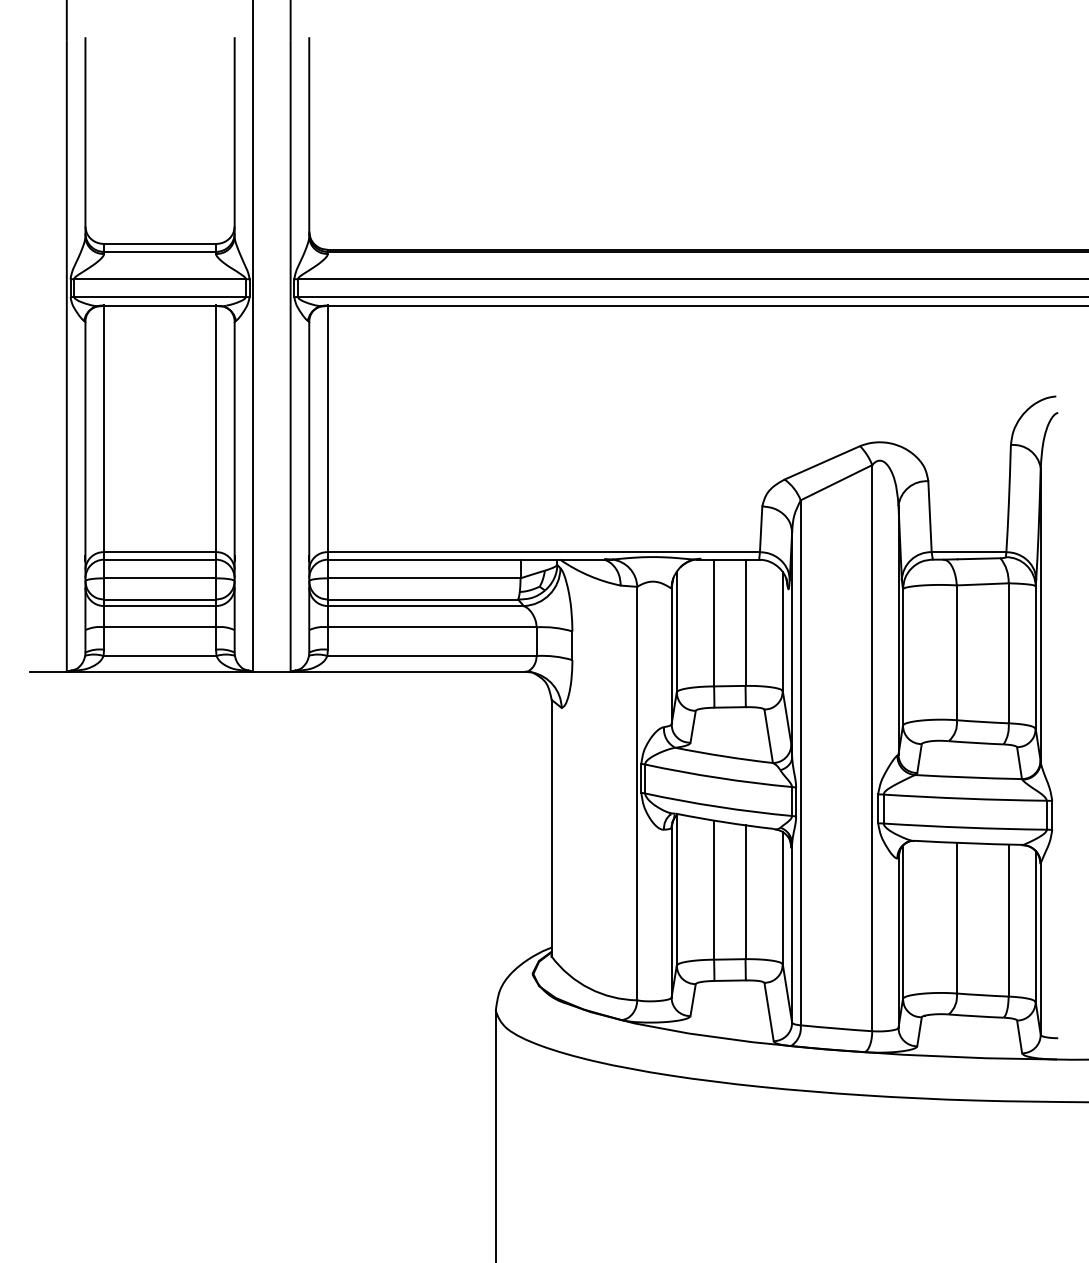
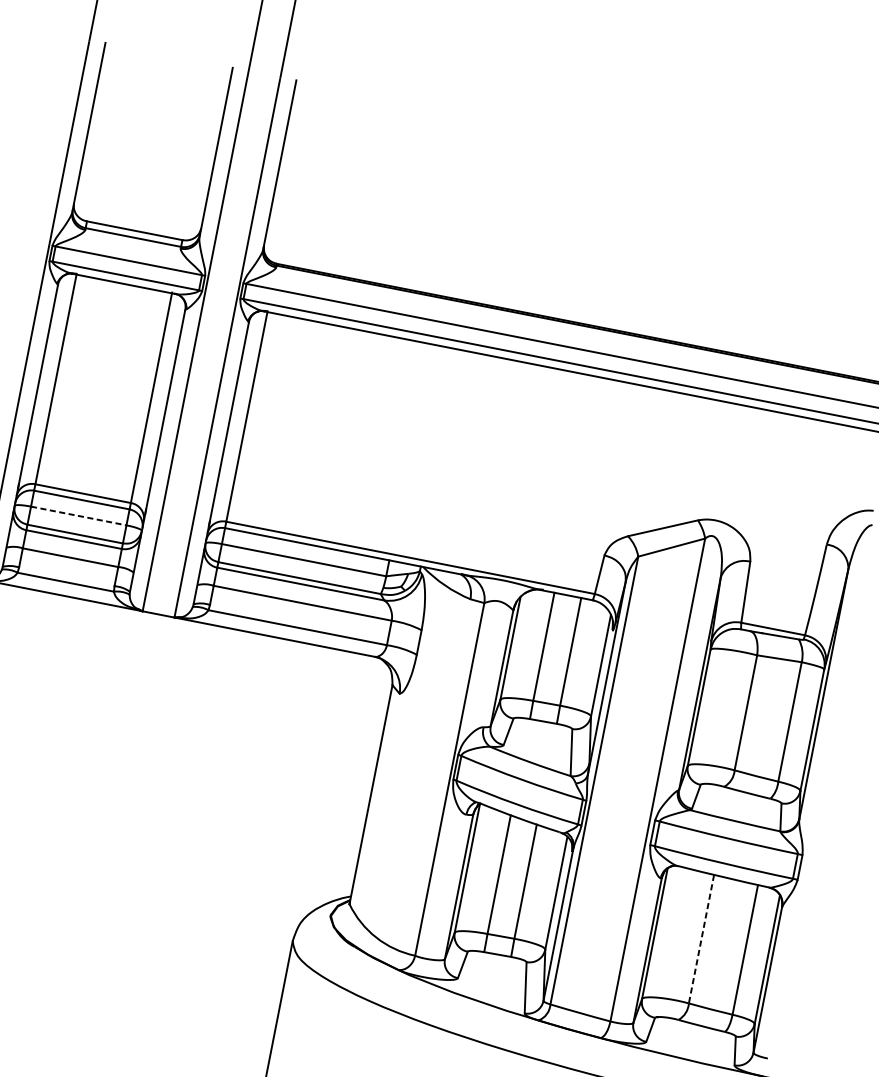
line: (160, 578) -> (79, 516), solid -> dashed
line: (956, 918) -> (701, 939), solid -> dashed

